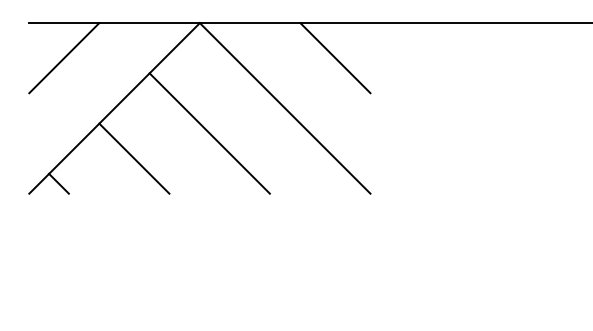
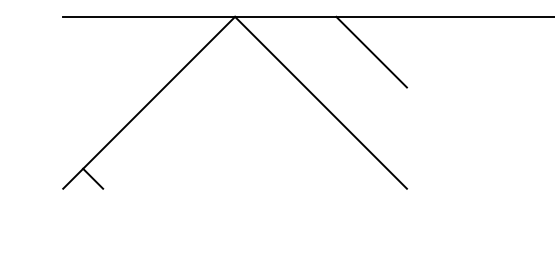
line: (64, 58) -> (98, 52), removed
line: (209, 133) -> (244, 128), removed
line: (134, 158) -> (169, 153), removed

